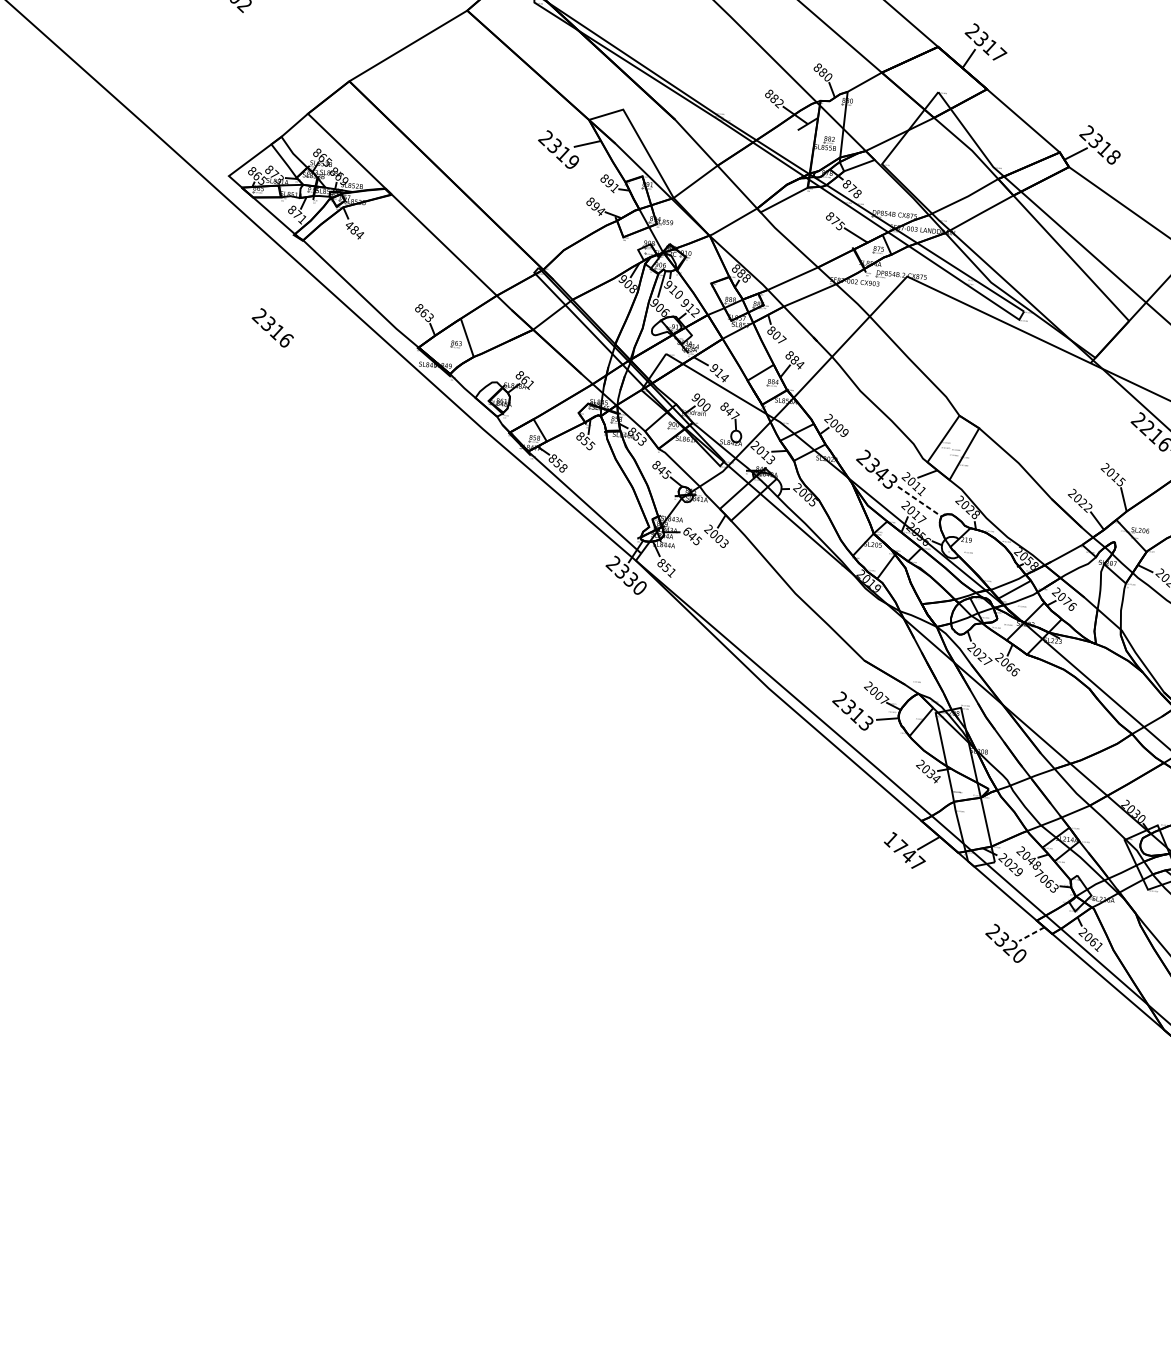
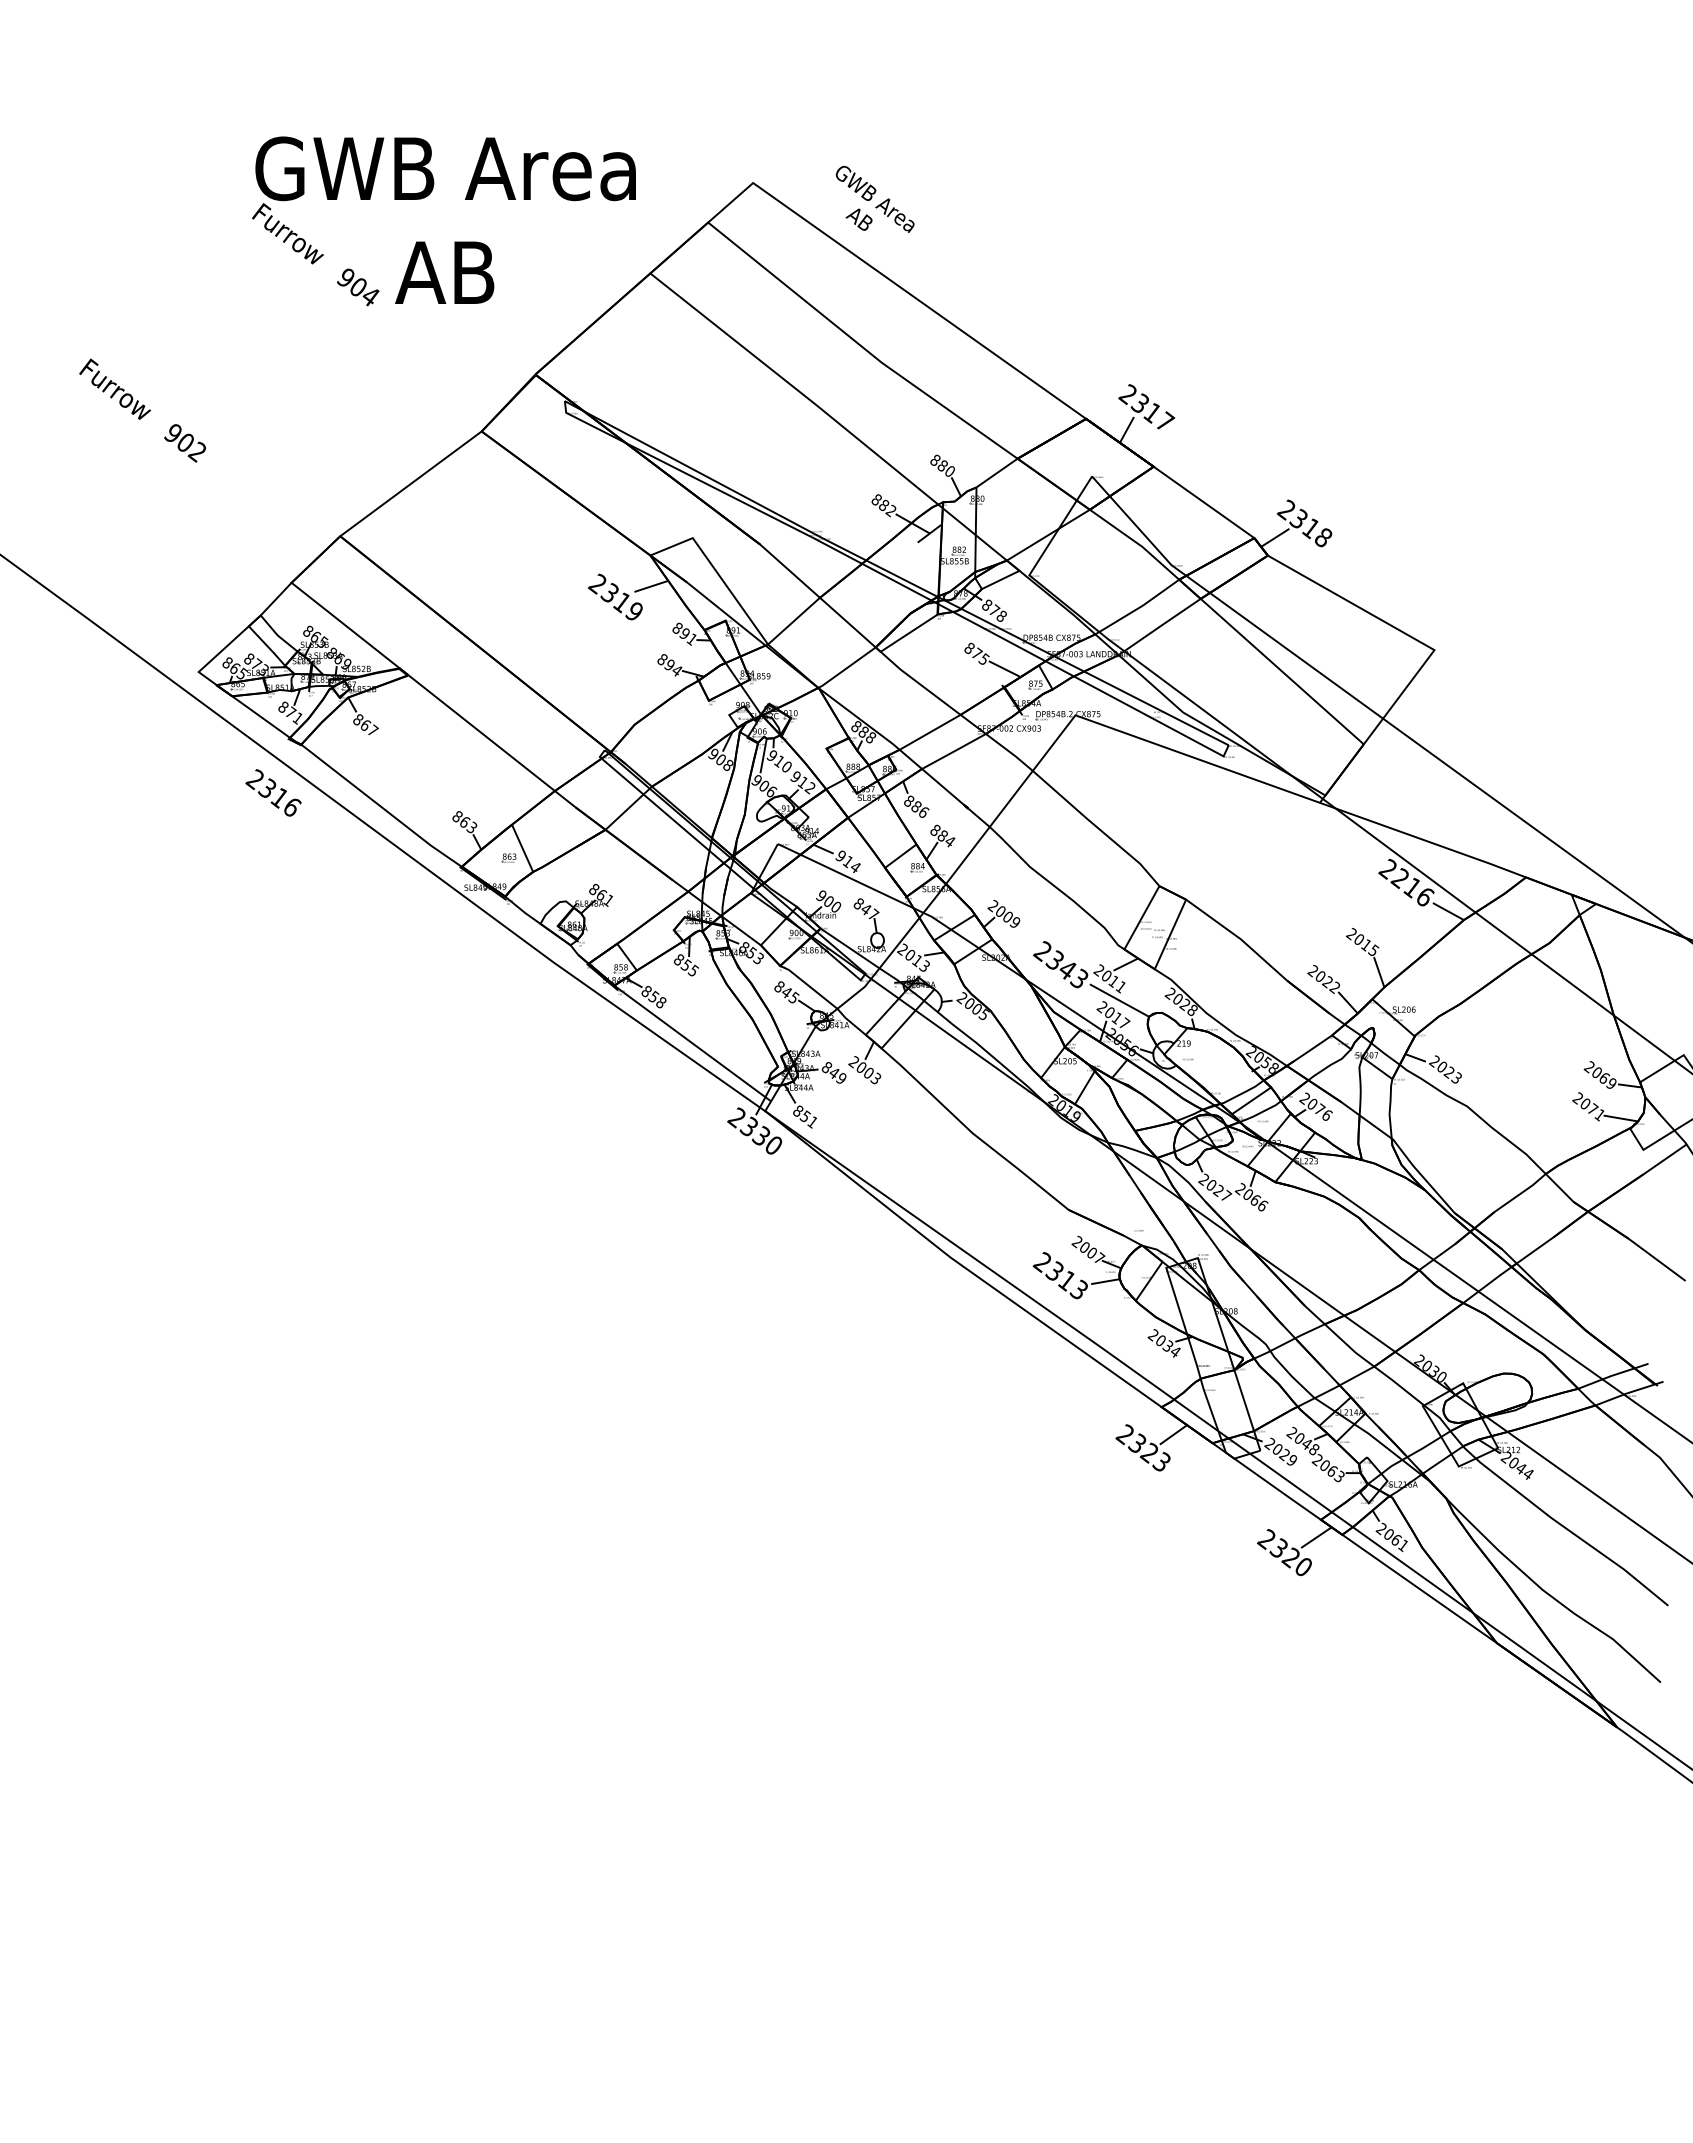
text: (354, 230) -> (365, 725), 484 -> 867
text: (272, 327) -> (273, 792), moved
text: (779, 337) -> (920, 809), 807 -> 886
line: (919, 501) -> (1119, 1000), dashed -> solid
text: (691, 535) -> (833, 1072), 645 -> 849
text: (904, 850) -> (1143, 1447), 1747 -> 2323
text: (1038, 873) -> (1317, 1459), 7063 -> 2063
line: (1031, 933) -> (1315, 1537), dashed -> solid

